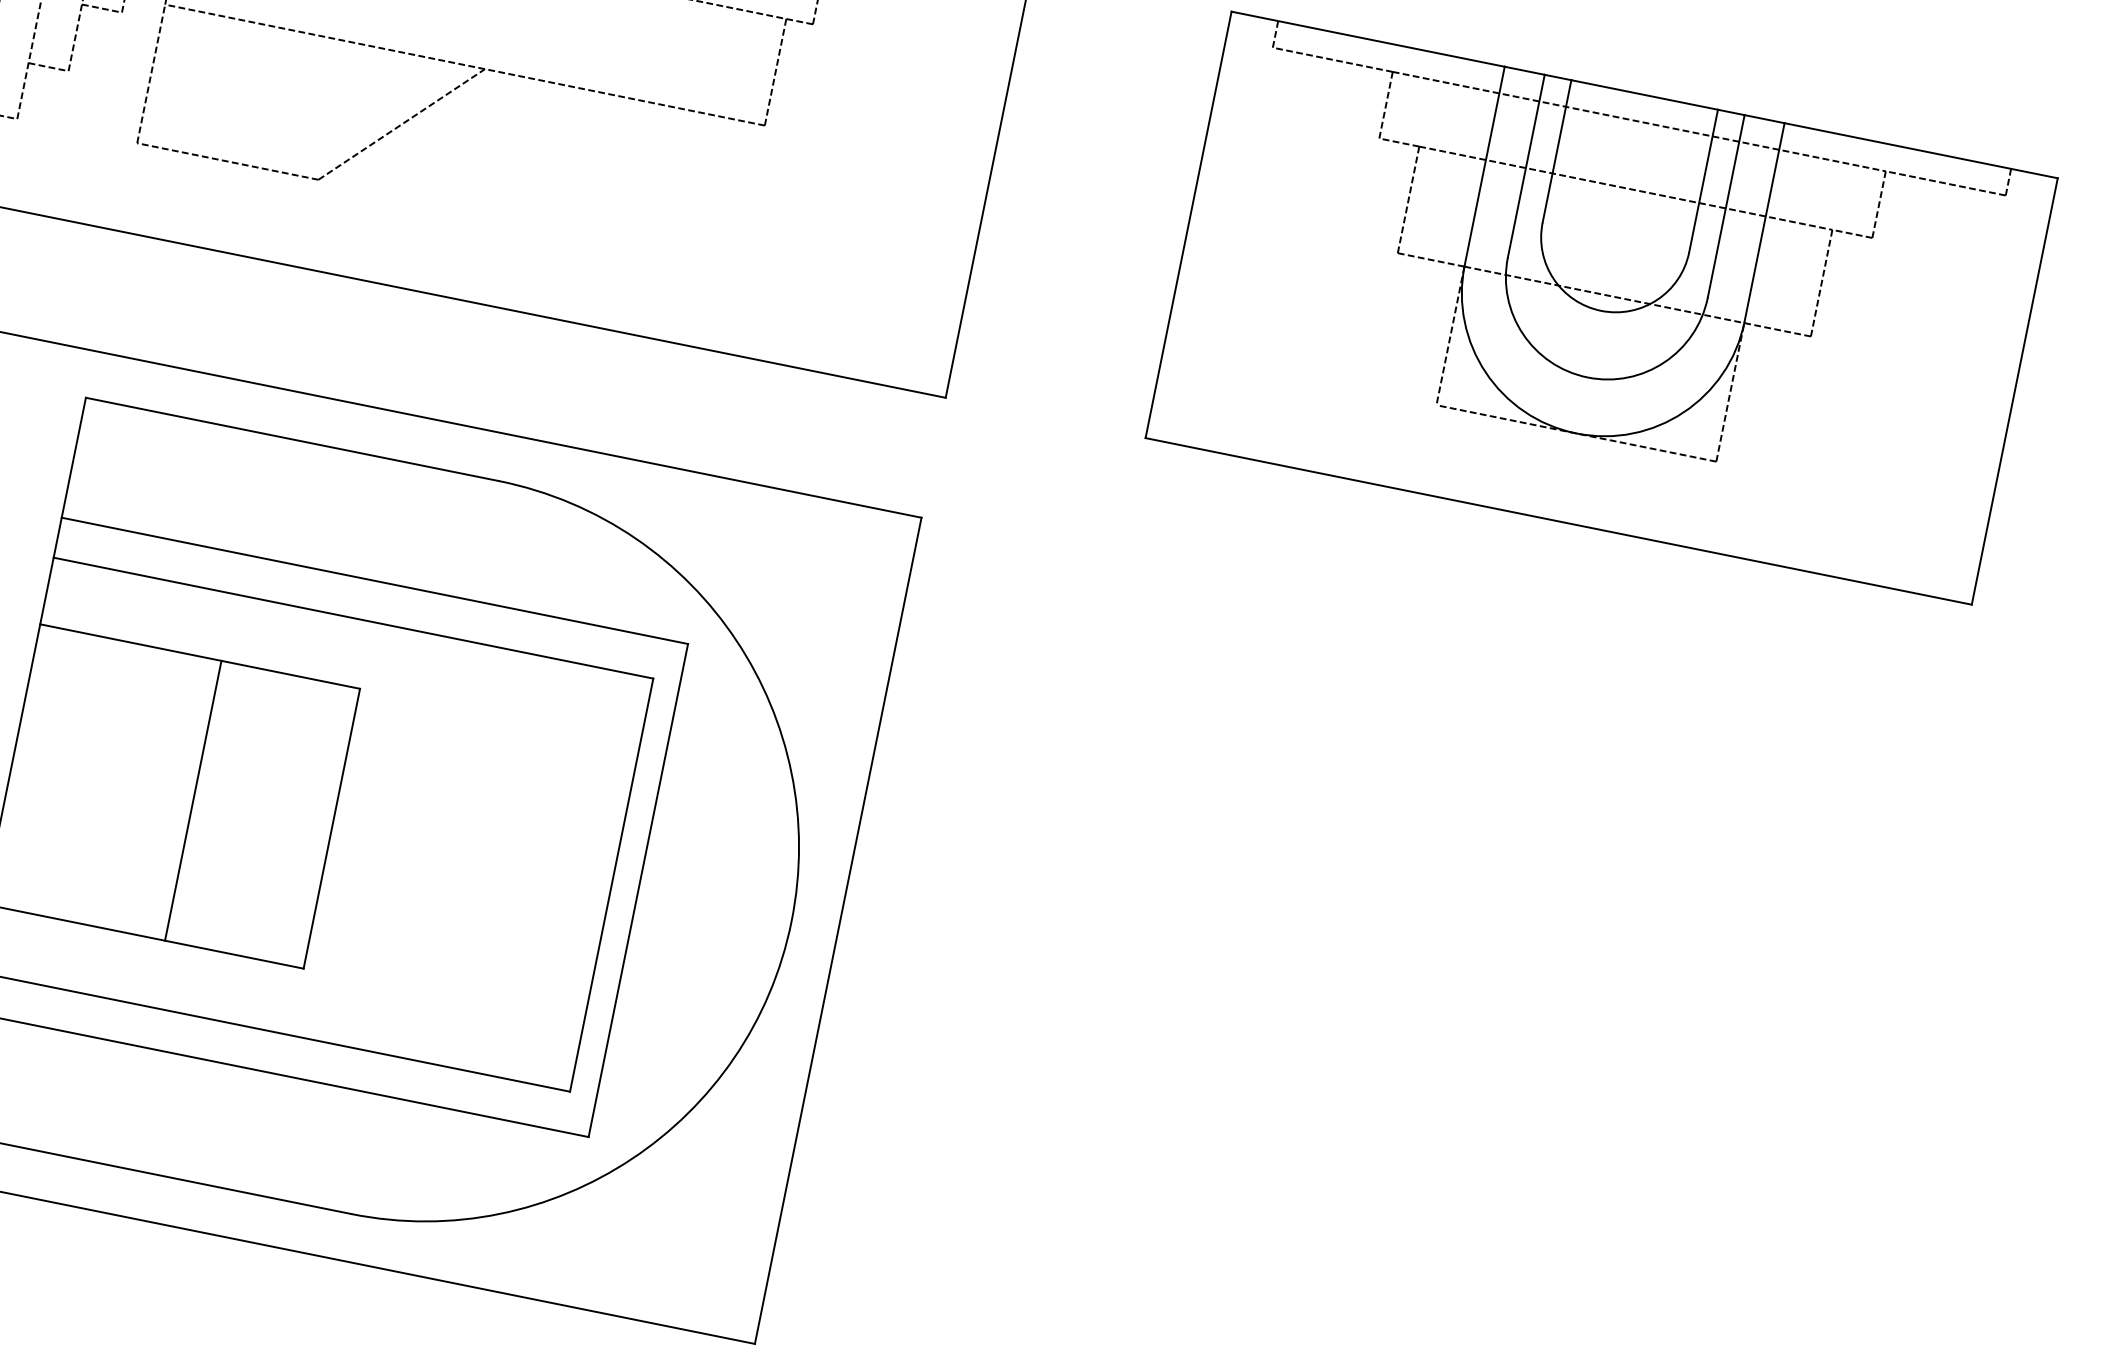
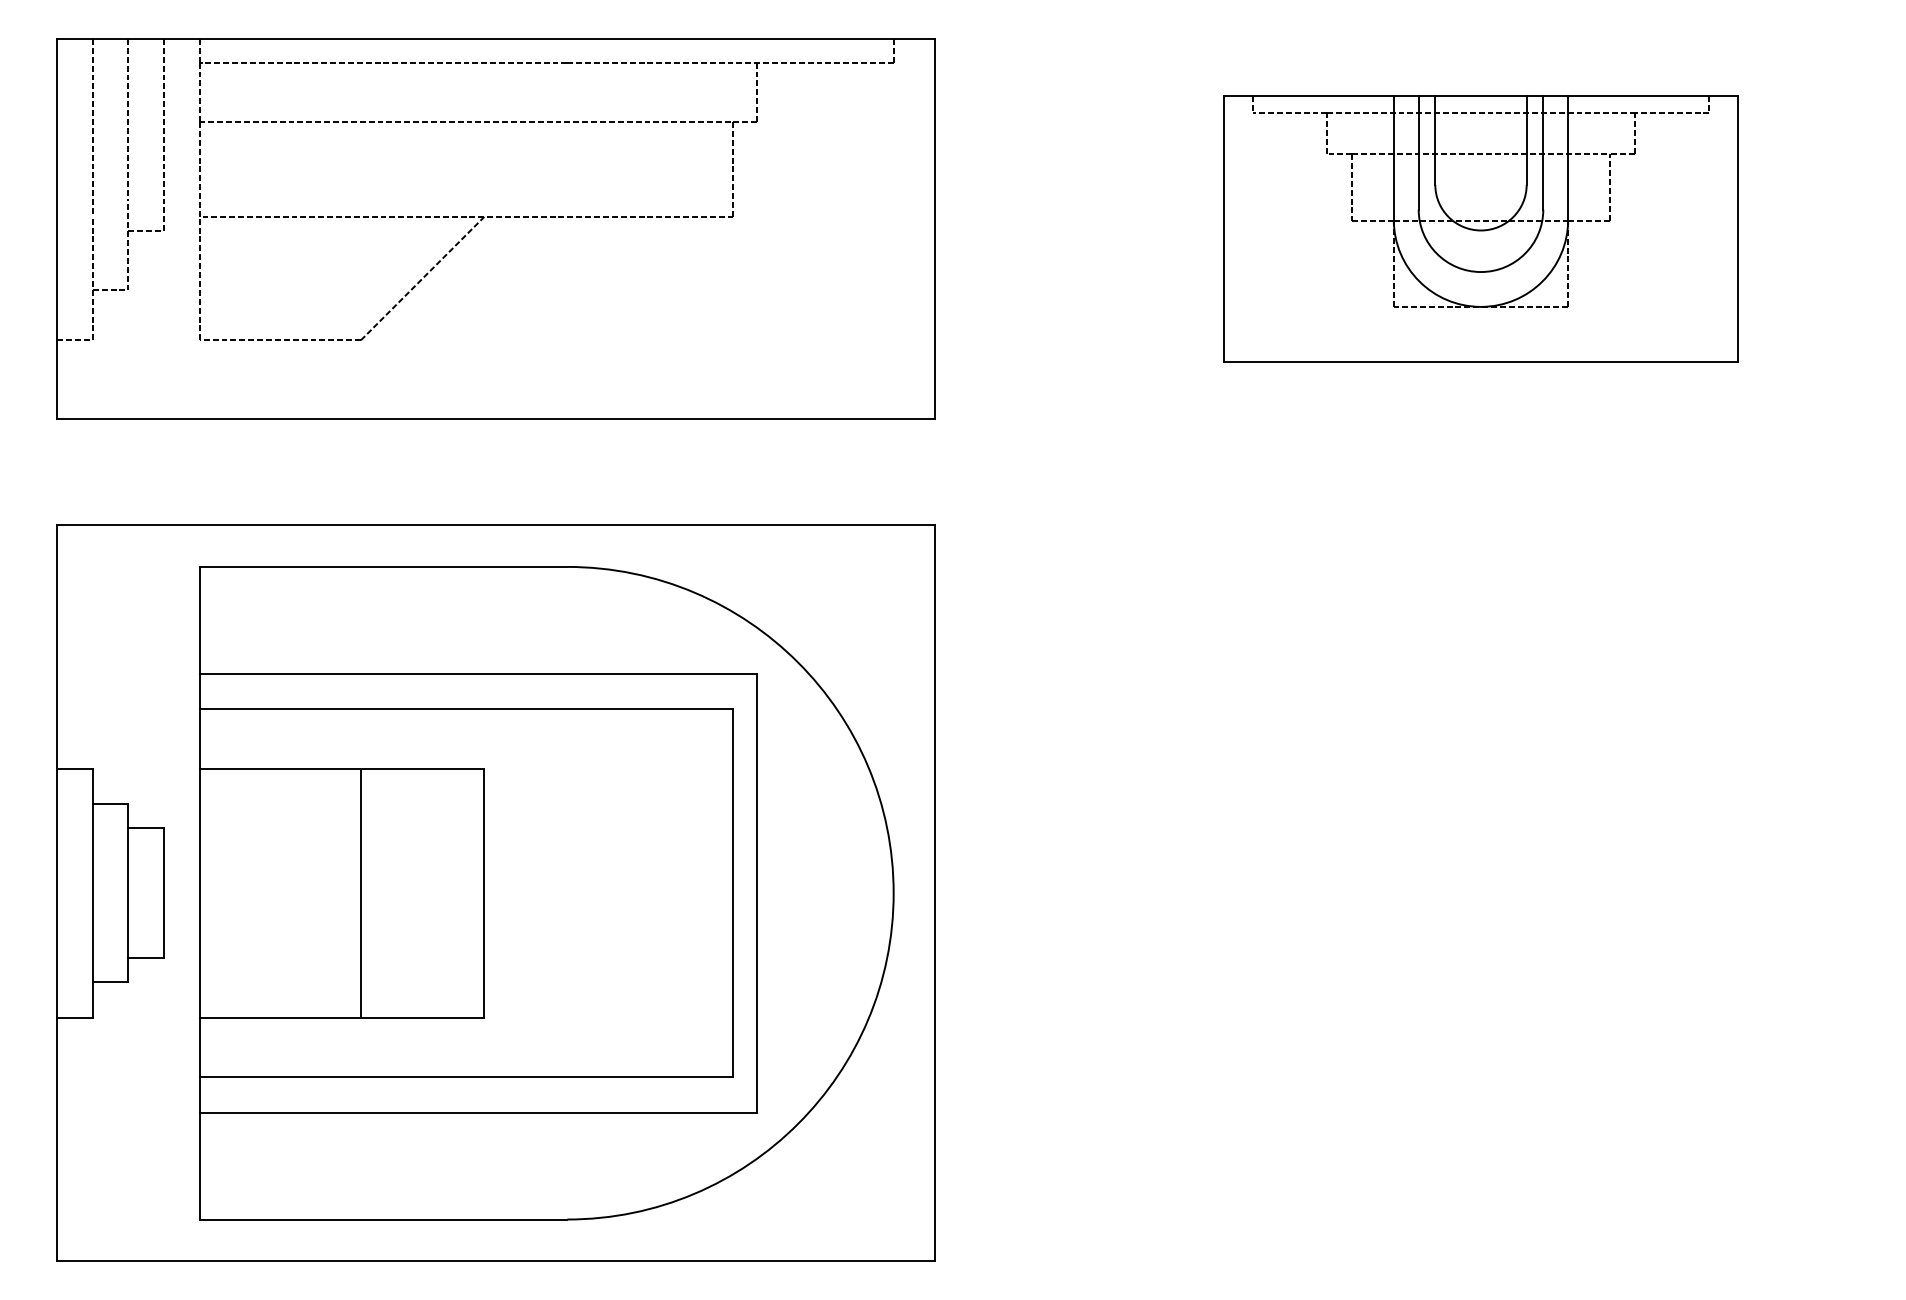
part: (1601, 307) -> (1480, 228), size x0.7

